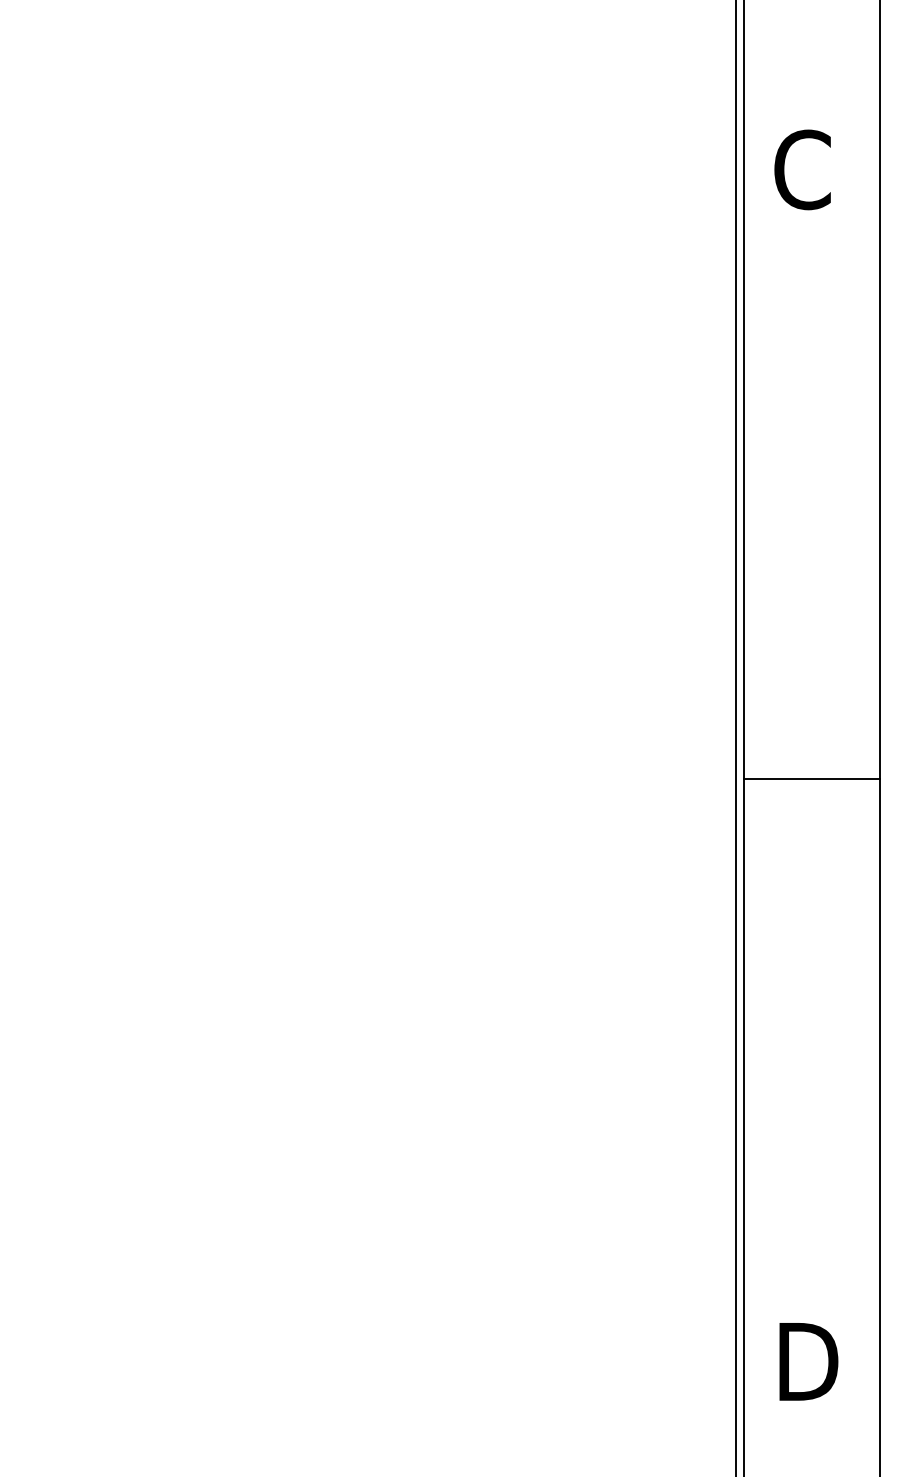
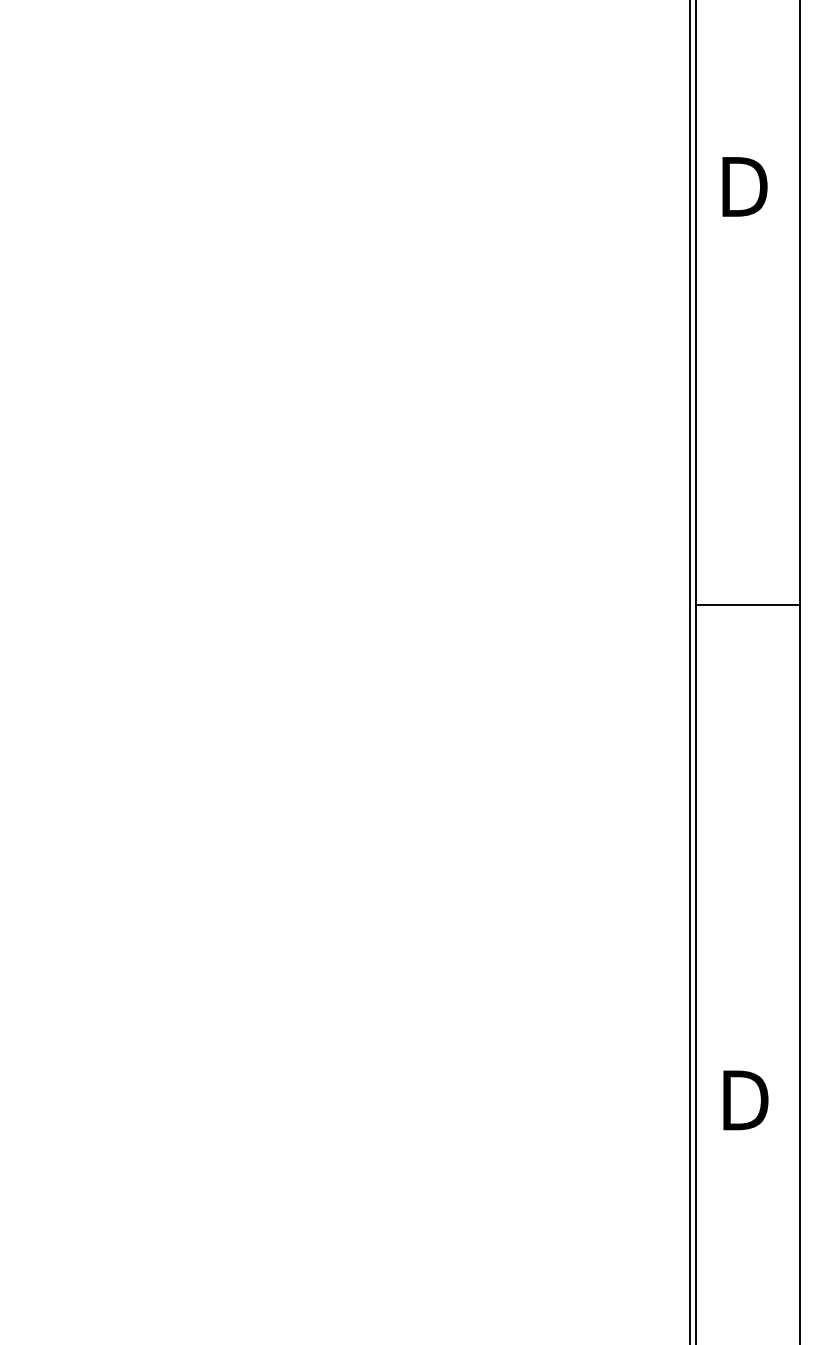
text: (805, 169) -> (743, 186), C -> D
line: (812, 778) -> (748, 604), moved

